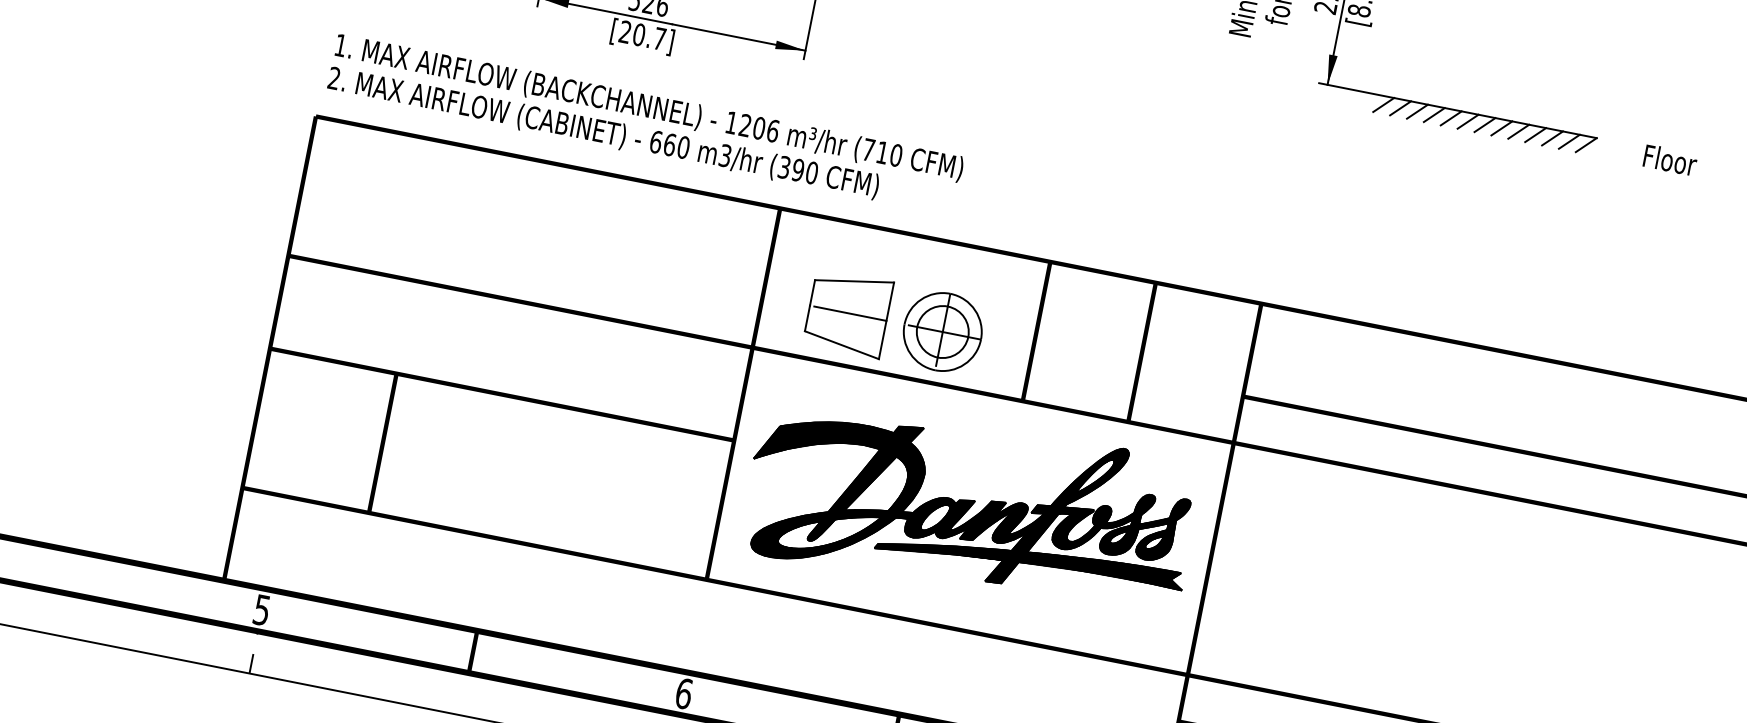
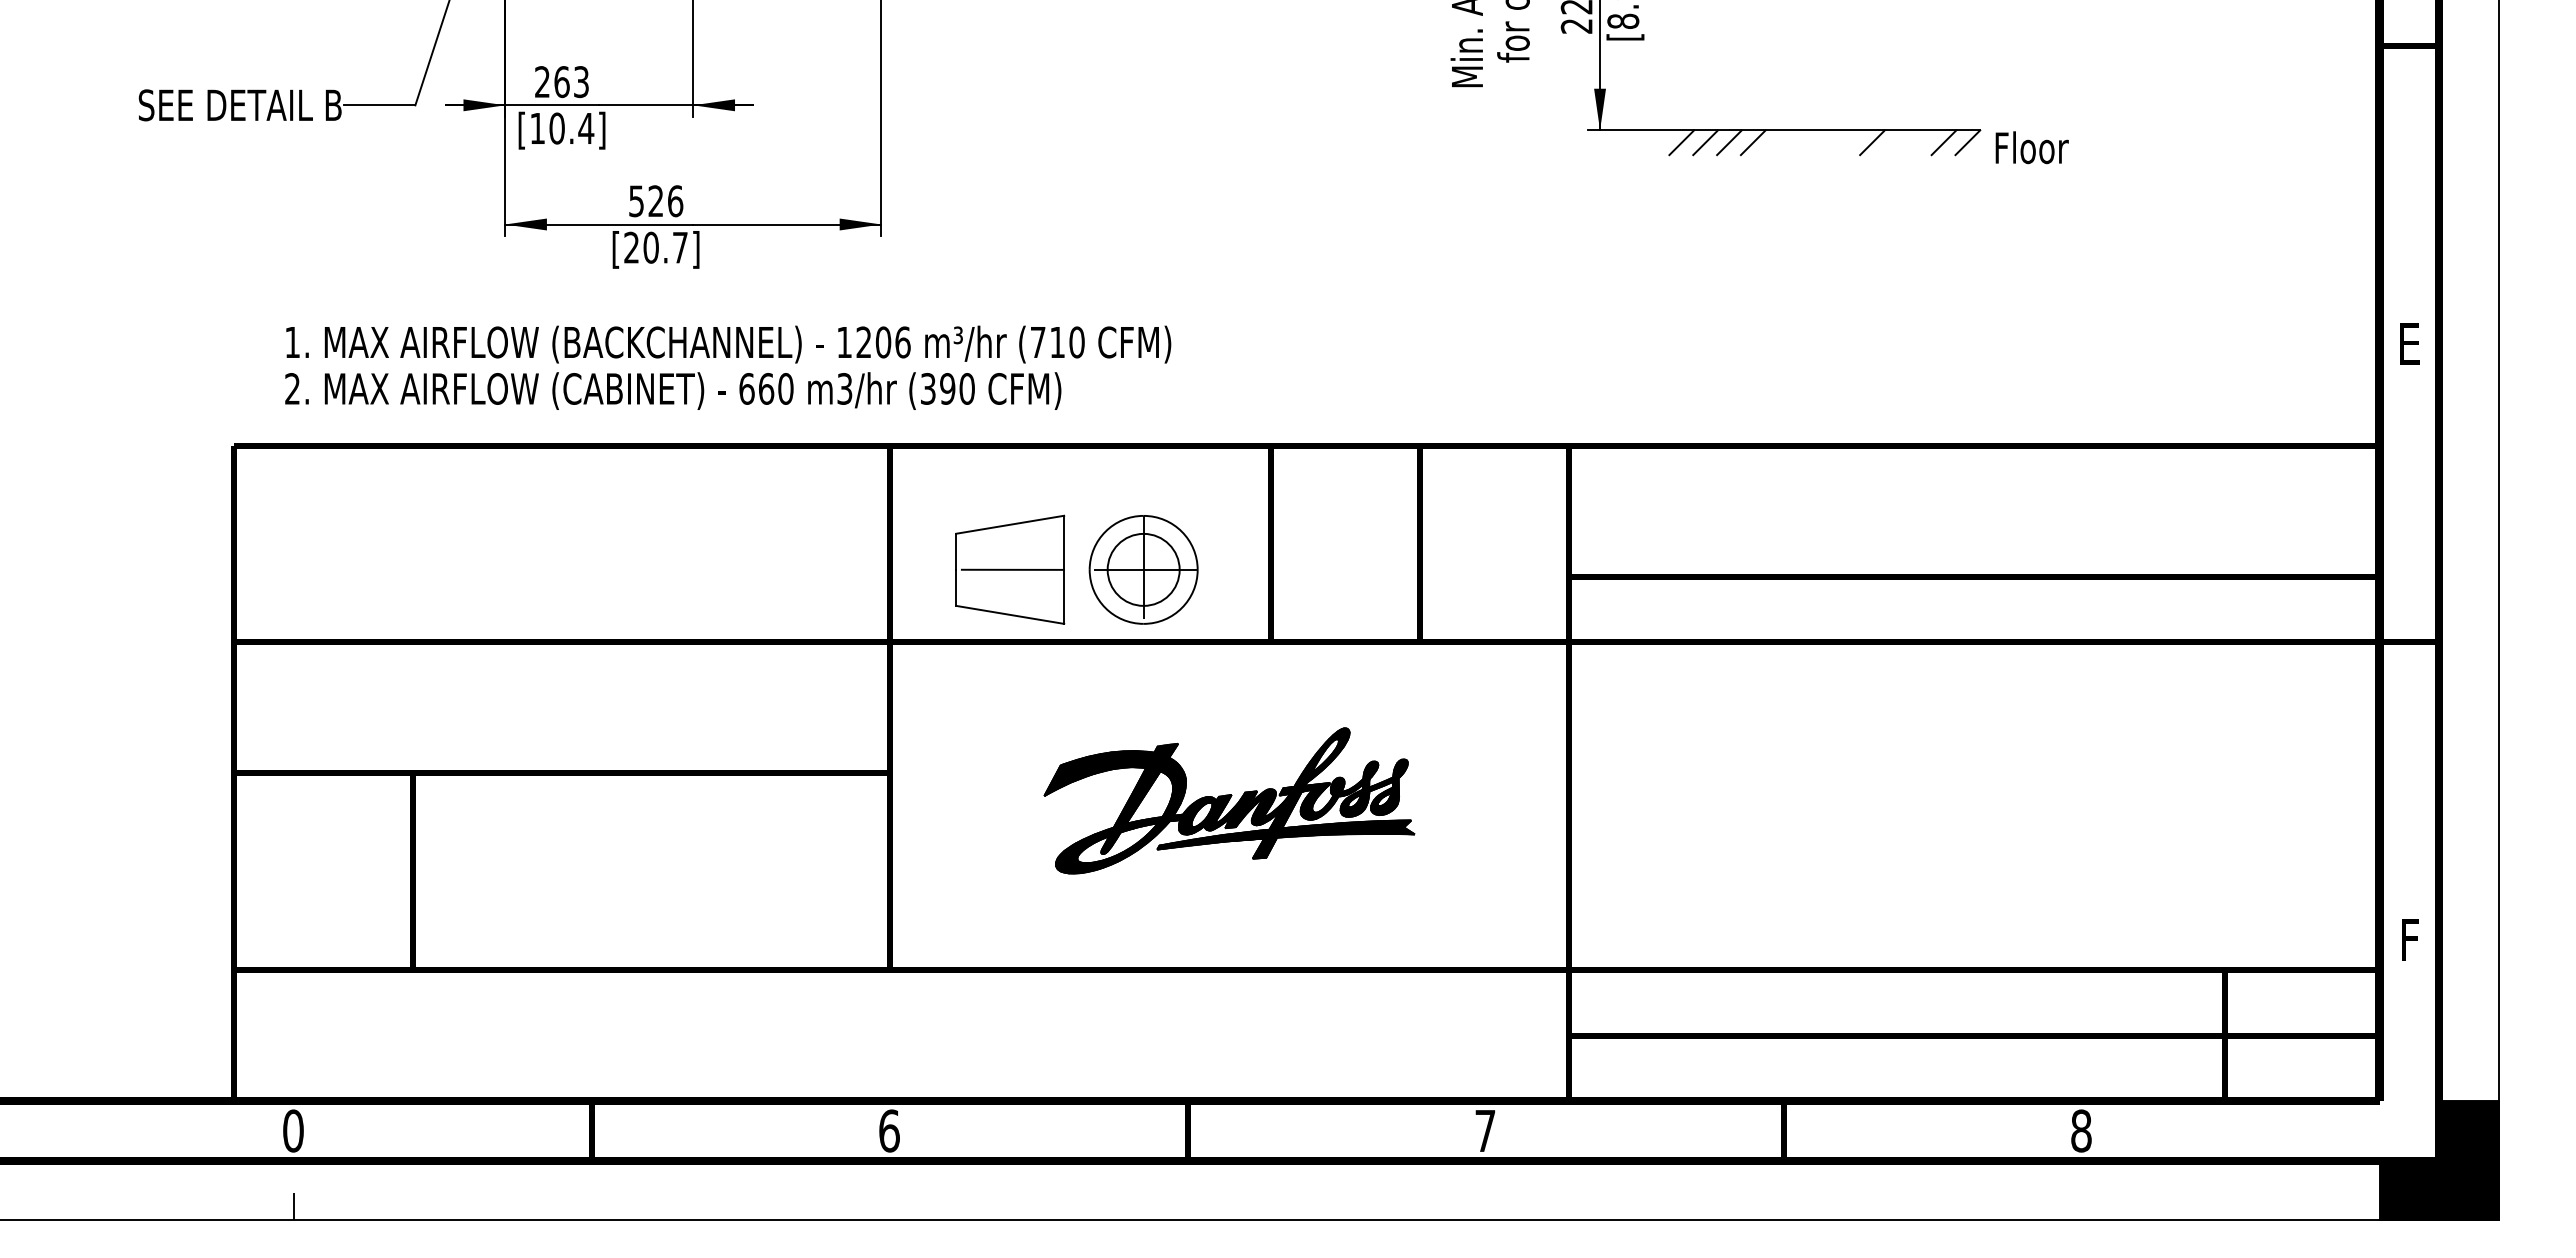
line: (1450, 118) -> (1776, 142), removed
line: (1467, 121) -> (1800, 142), removed
text: (645, 124) -> (728, 367), moved
line: (1484, 124) -> (1824, 142), removed
line: (1501, 128) -> (1848, 142), removed
line: (1535, 134) -> (1895, 142), removed
line: (1552, 138) -> (1919, 142), removed
text: (1669, 160) -> (2031, 147), moved
part: (971, 507) -> (1229, 800), size x0.6
text: (262, 609) -> (293, 1130), 5 -> 0

